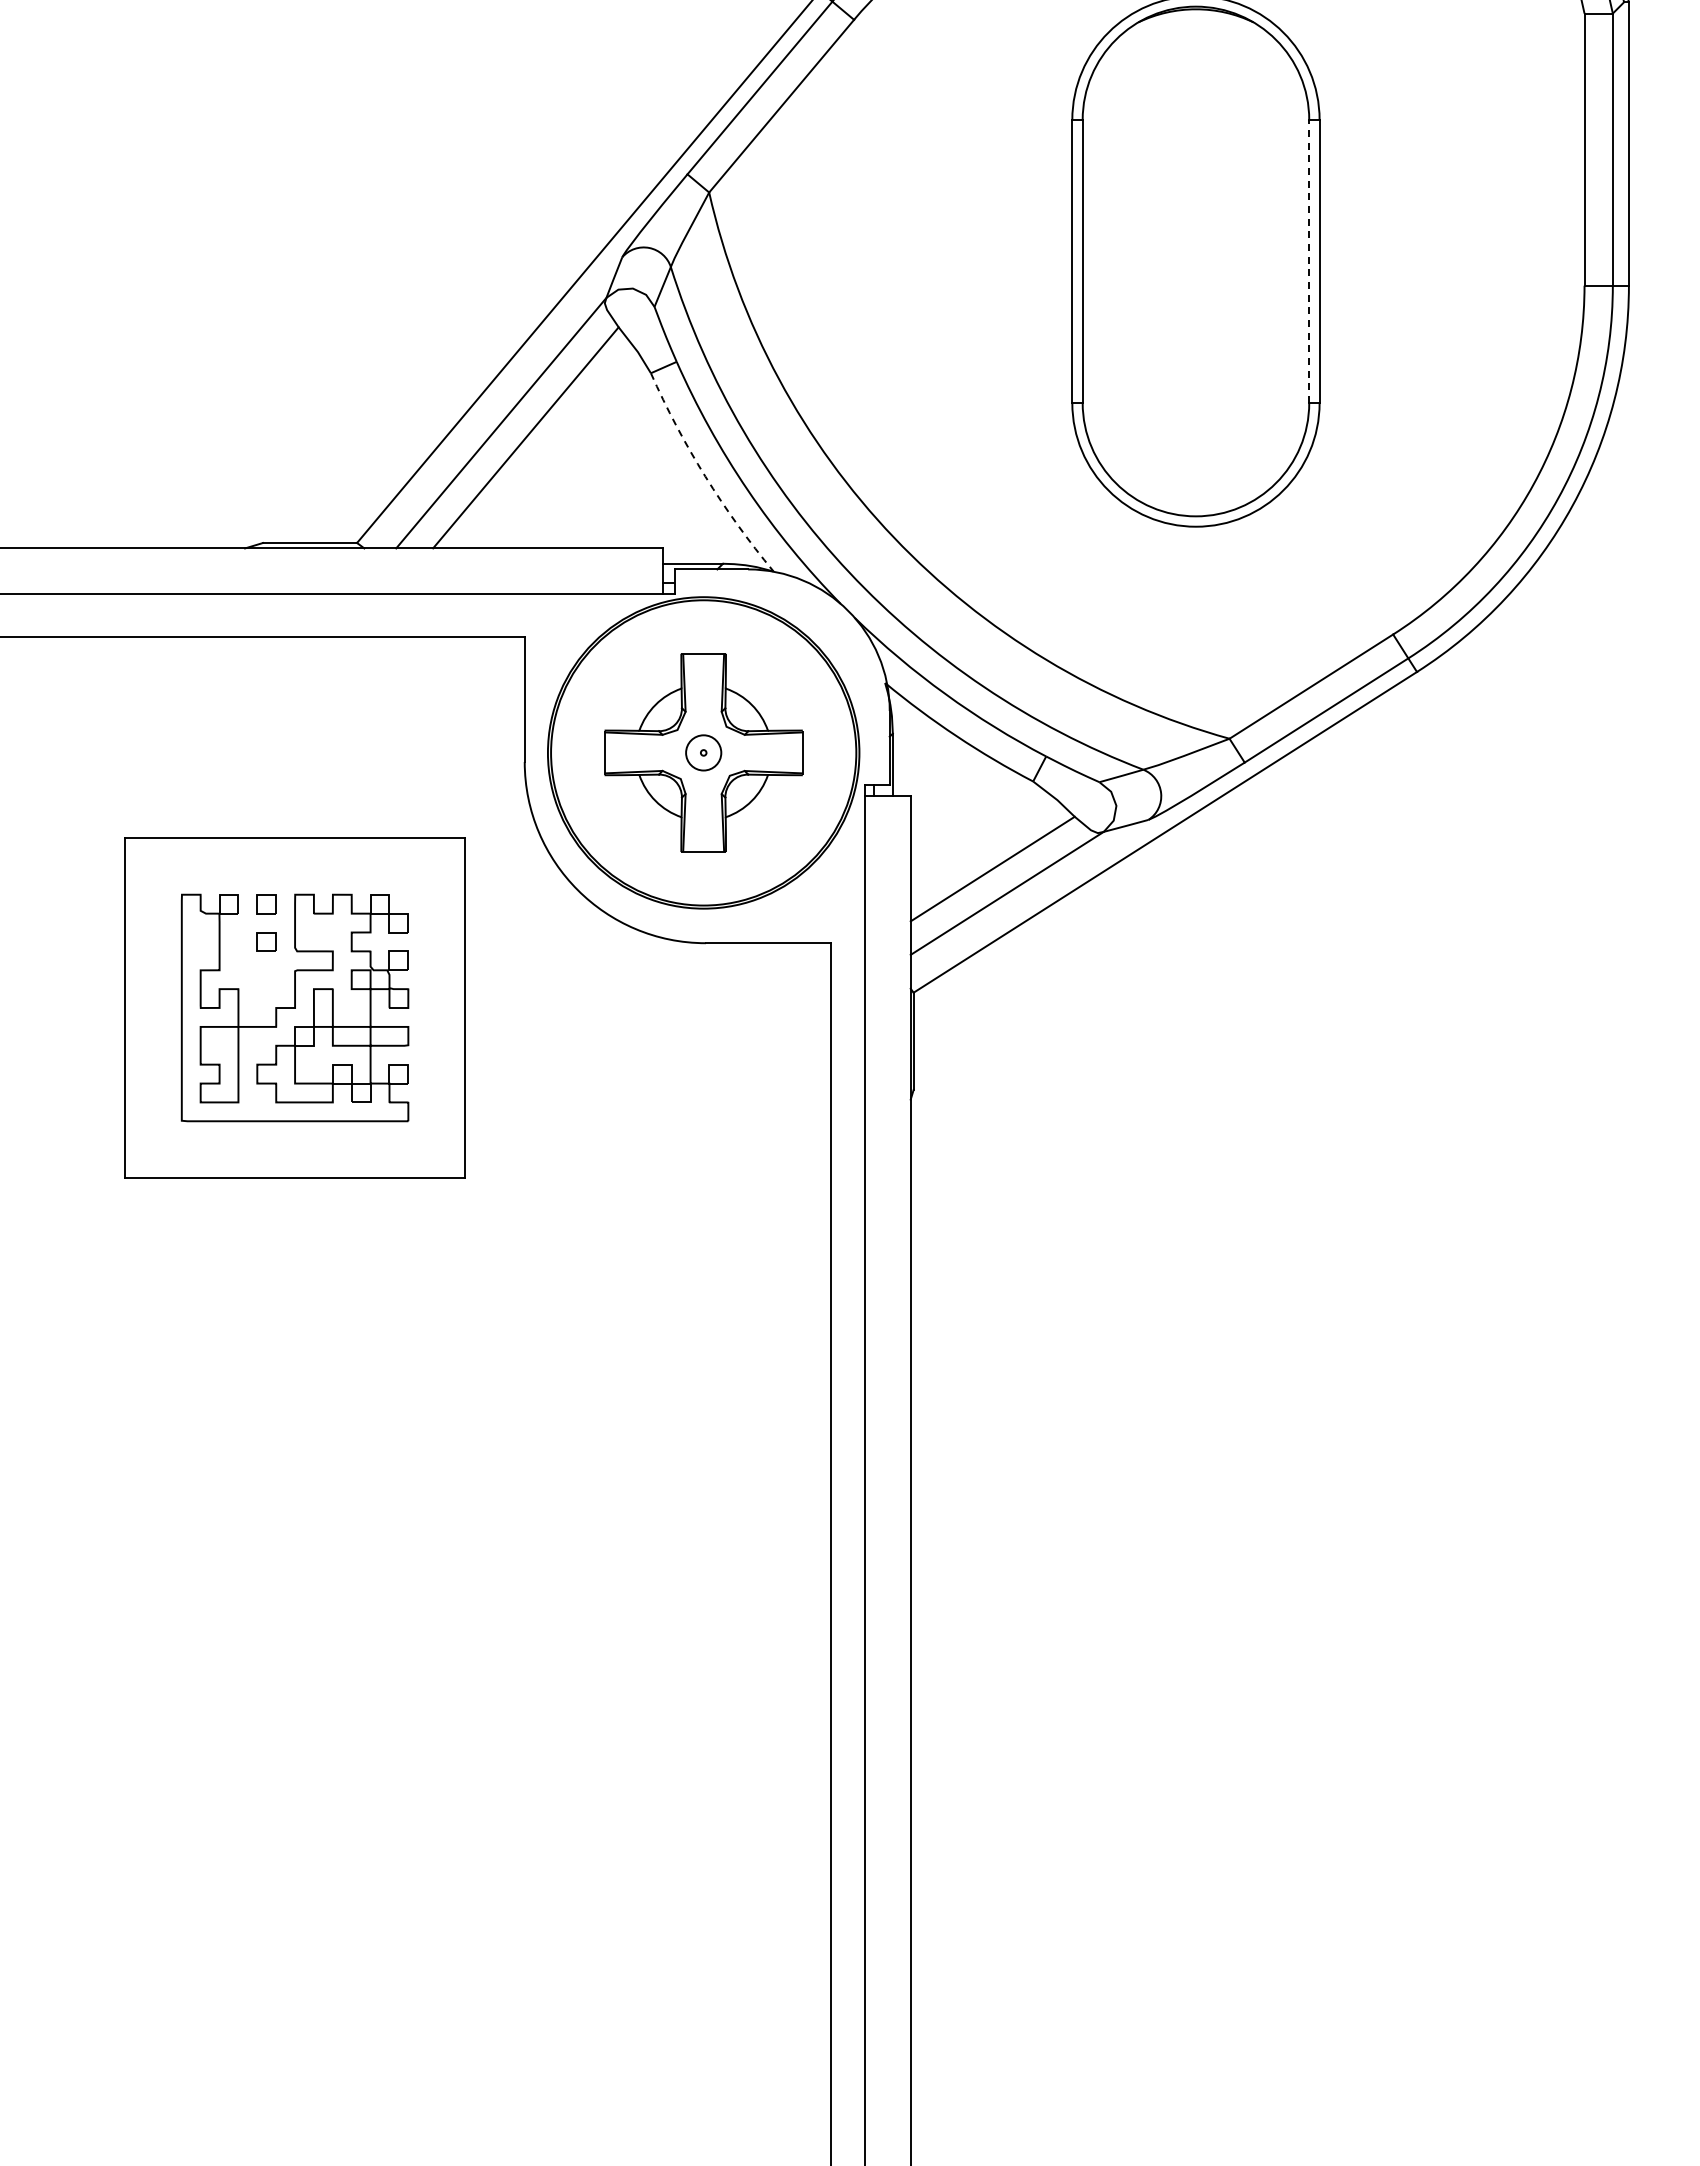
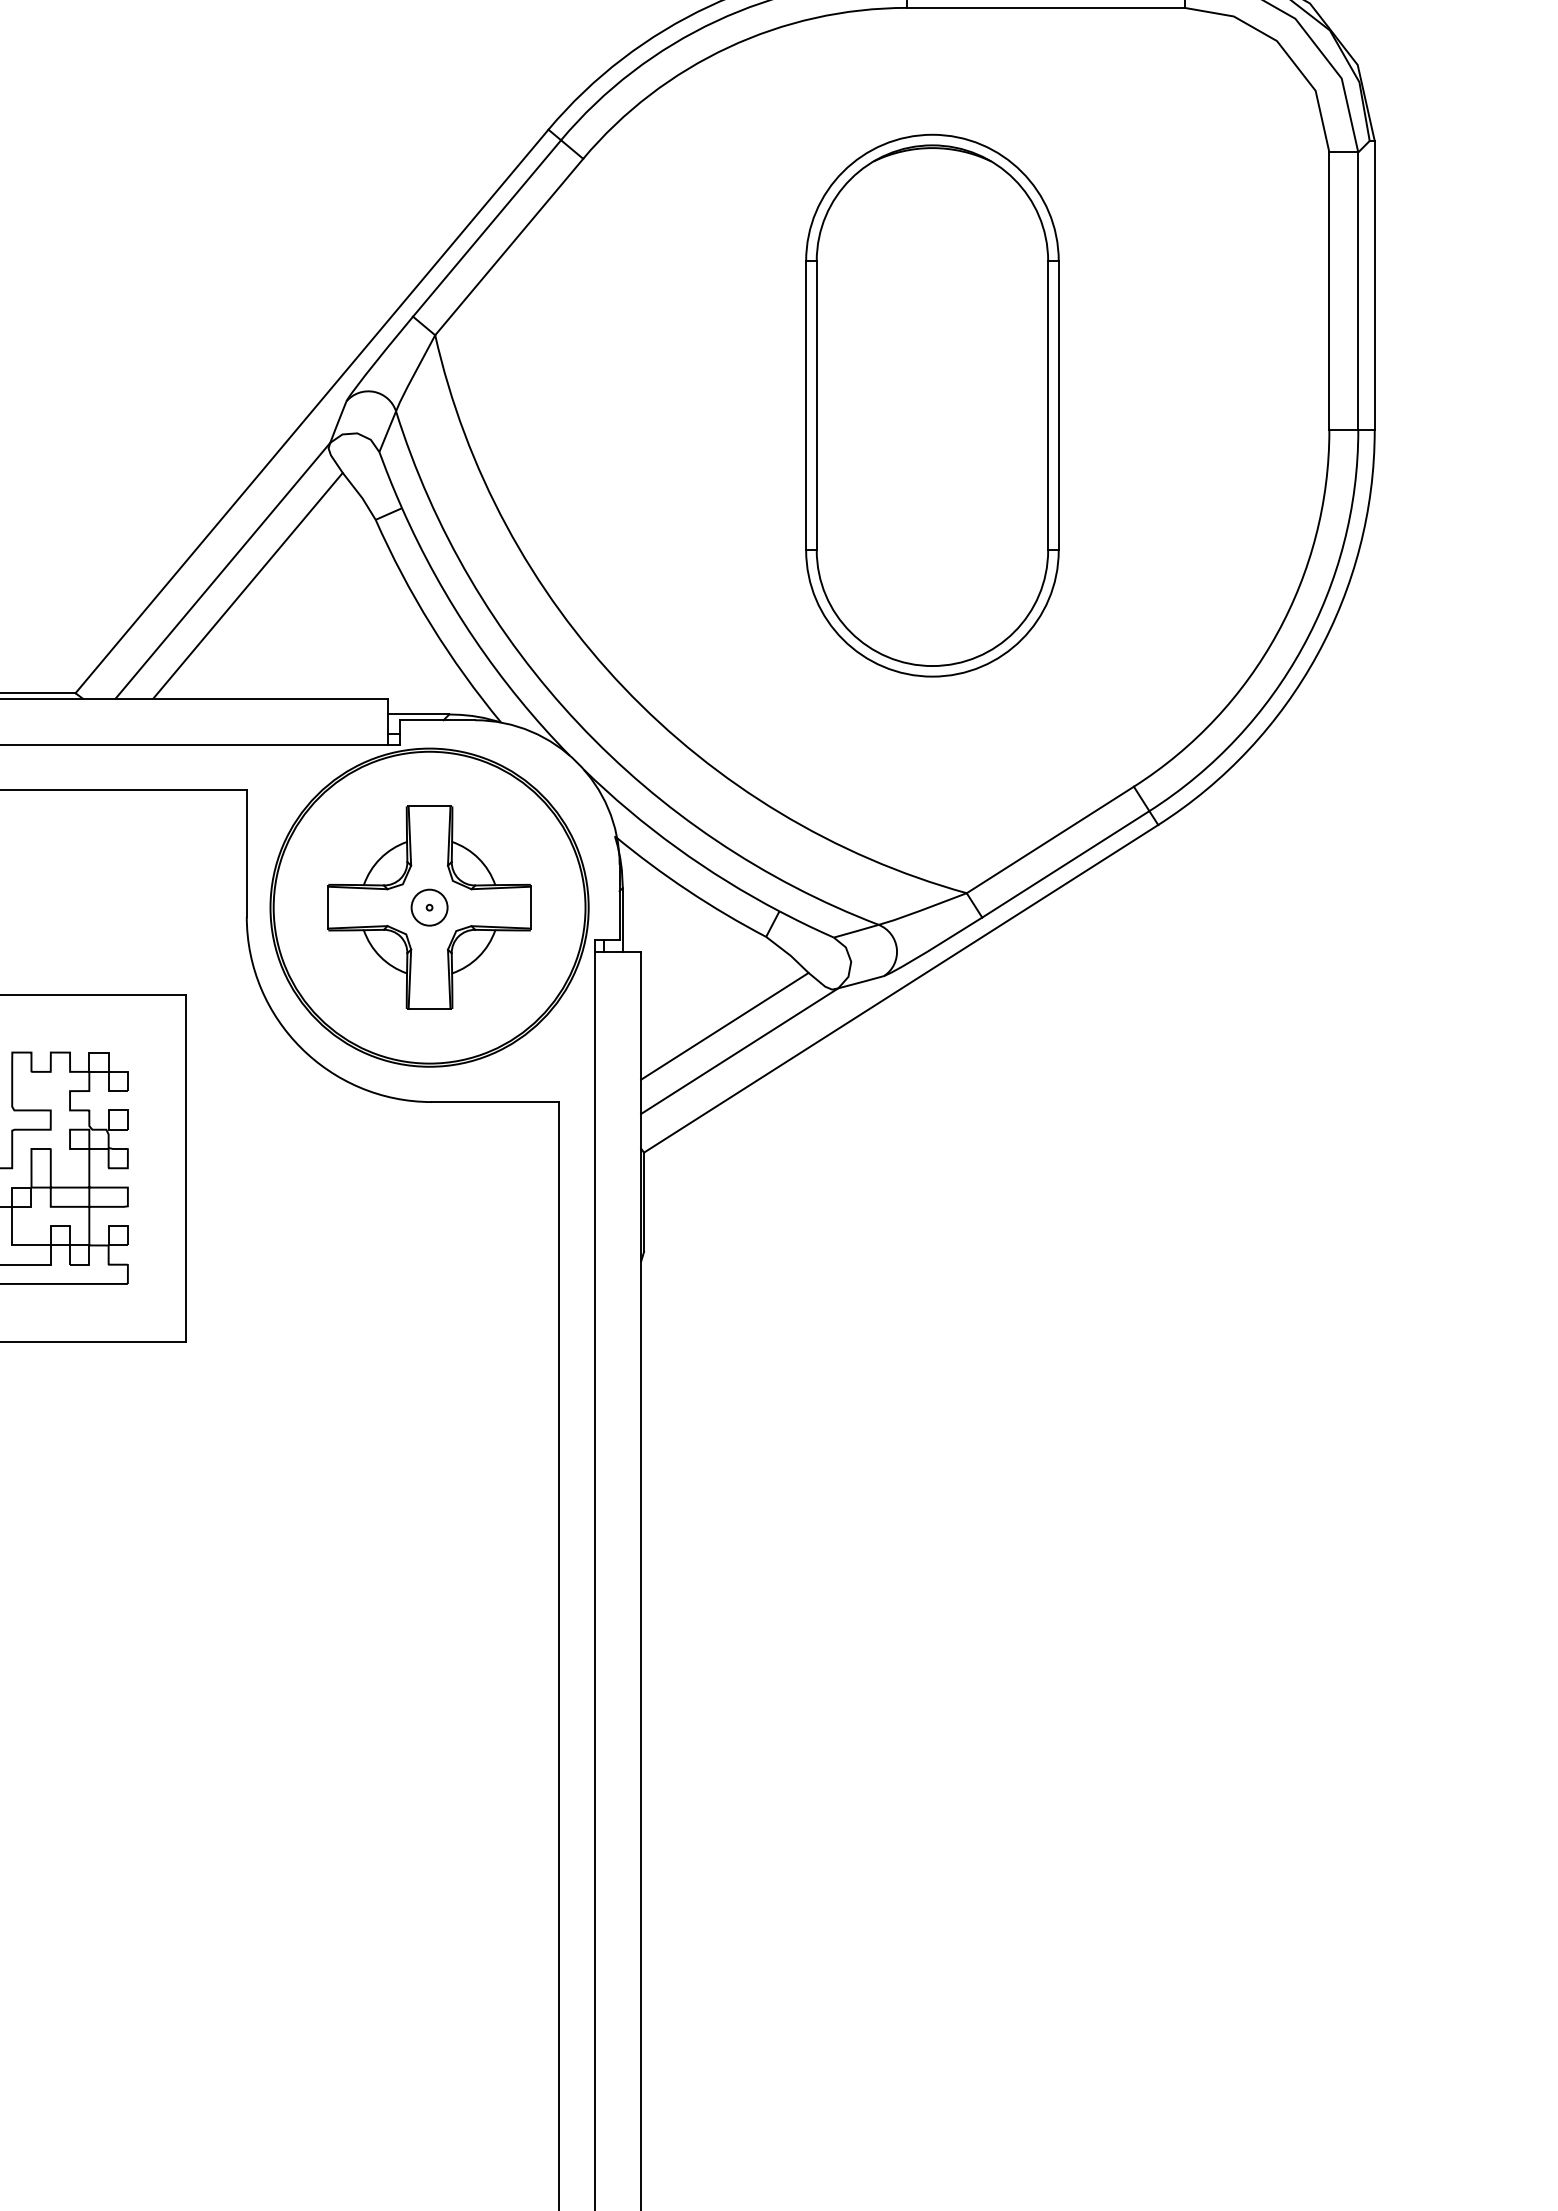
line: (1309, 261) -> (1048, 405), dashed -> solid
arc: (705, 476) -> (431, 625), dashed -> solid

